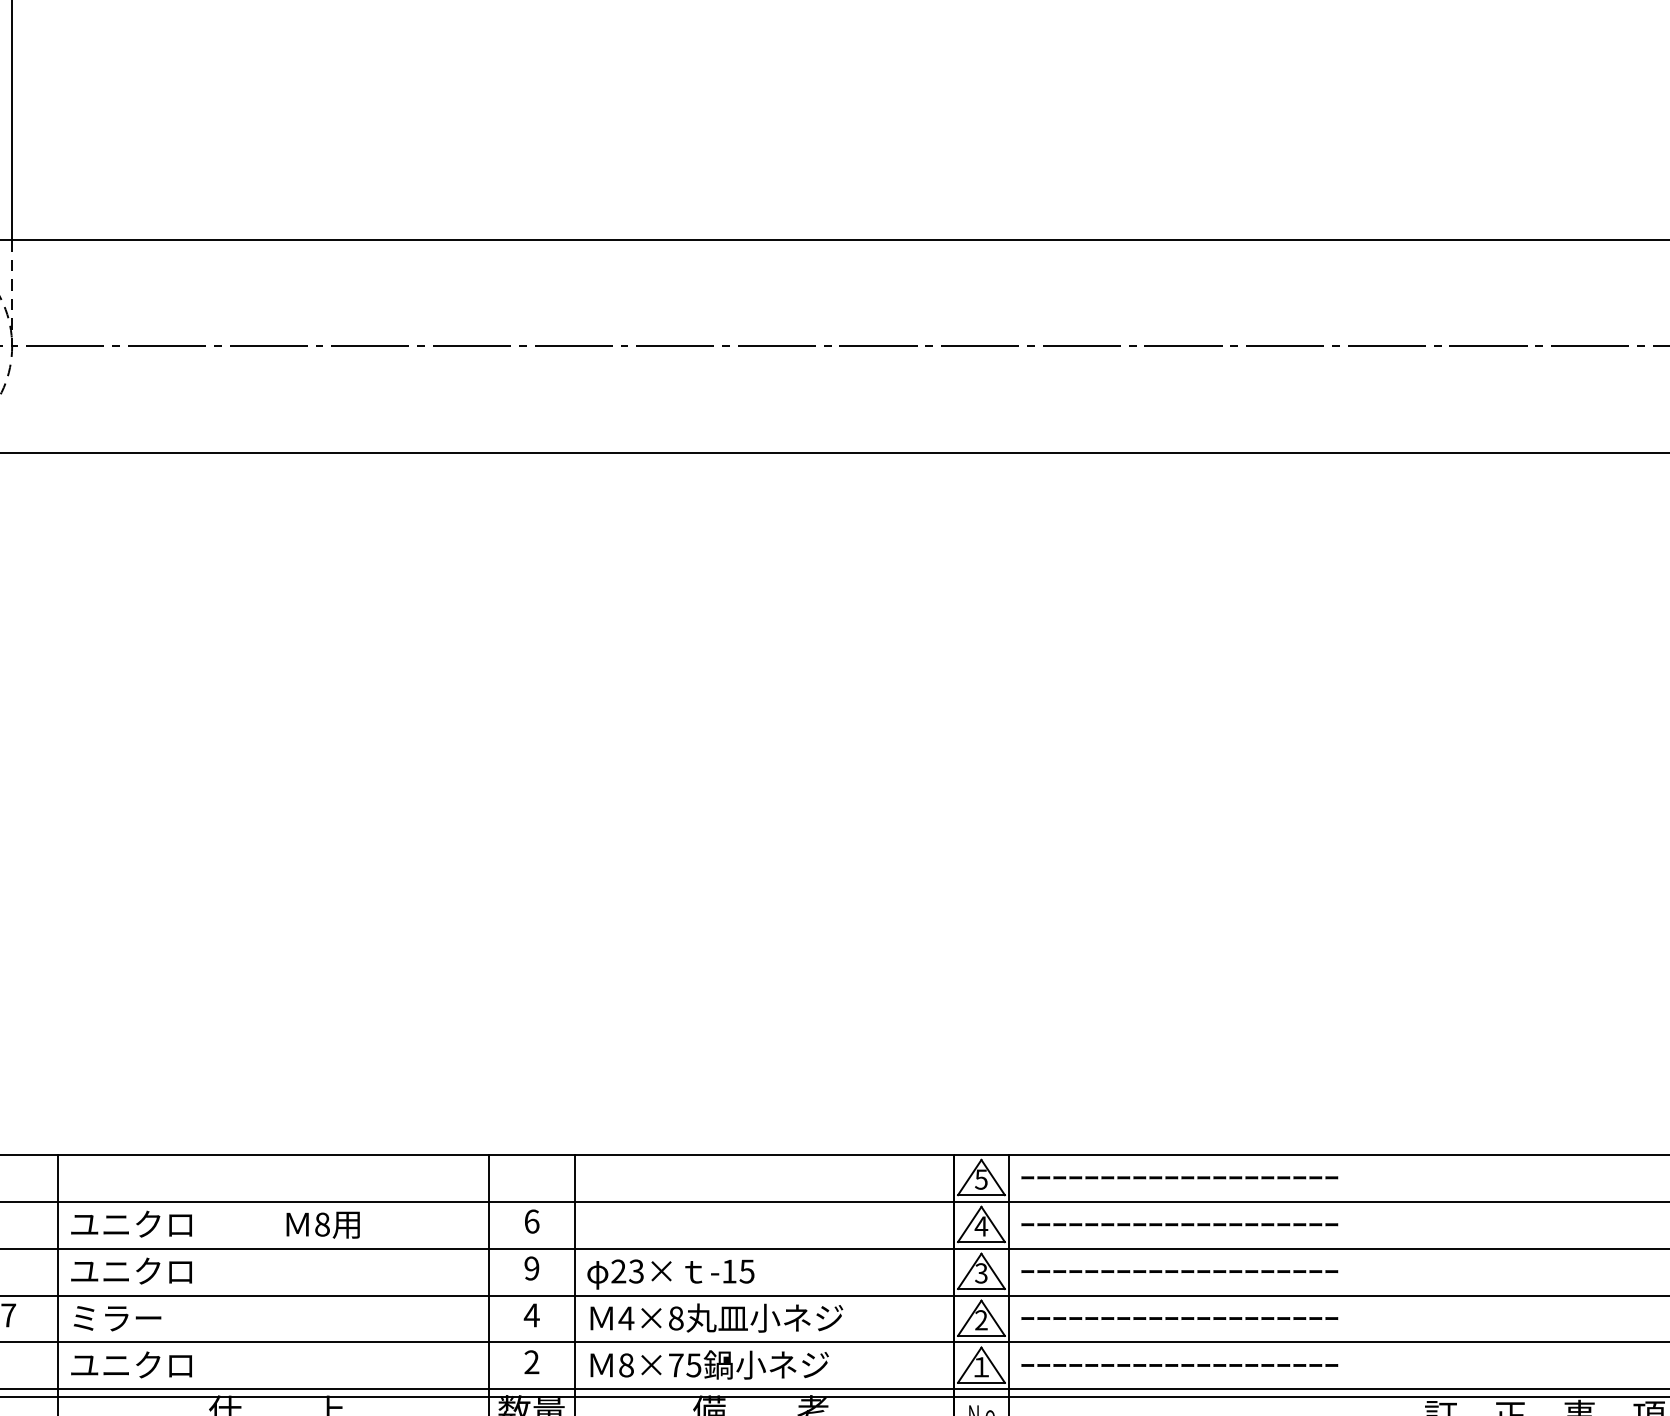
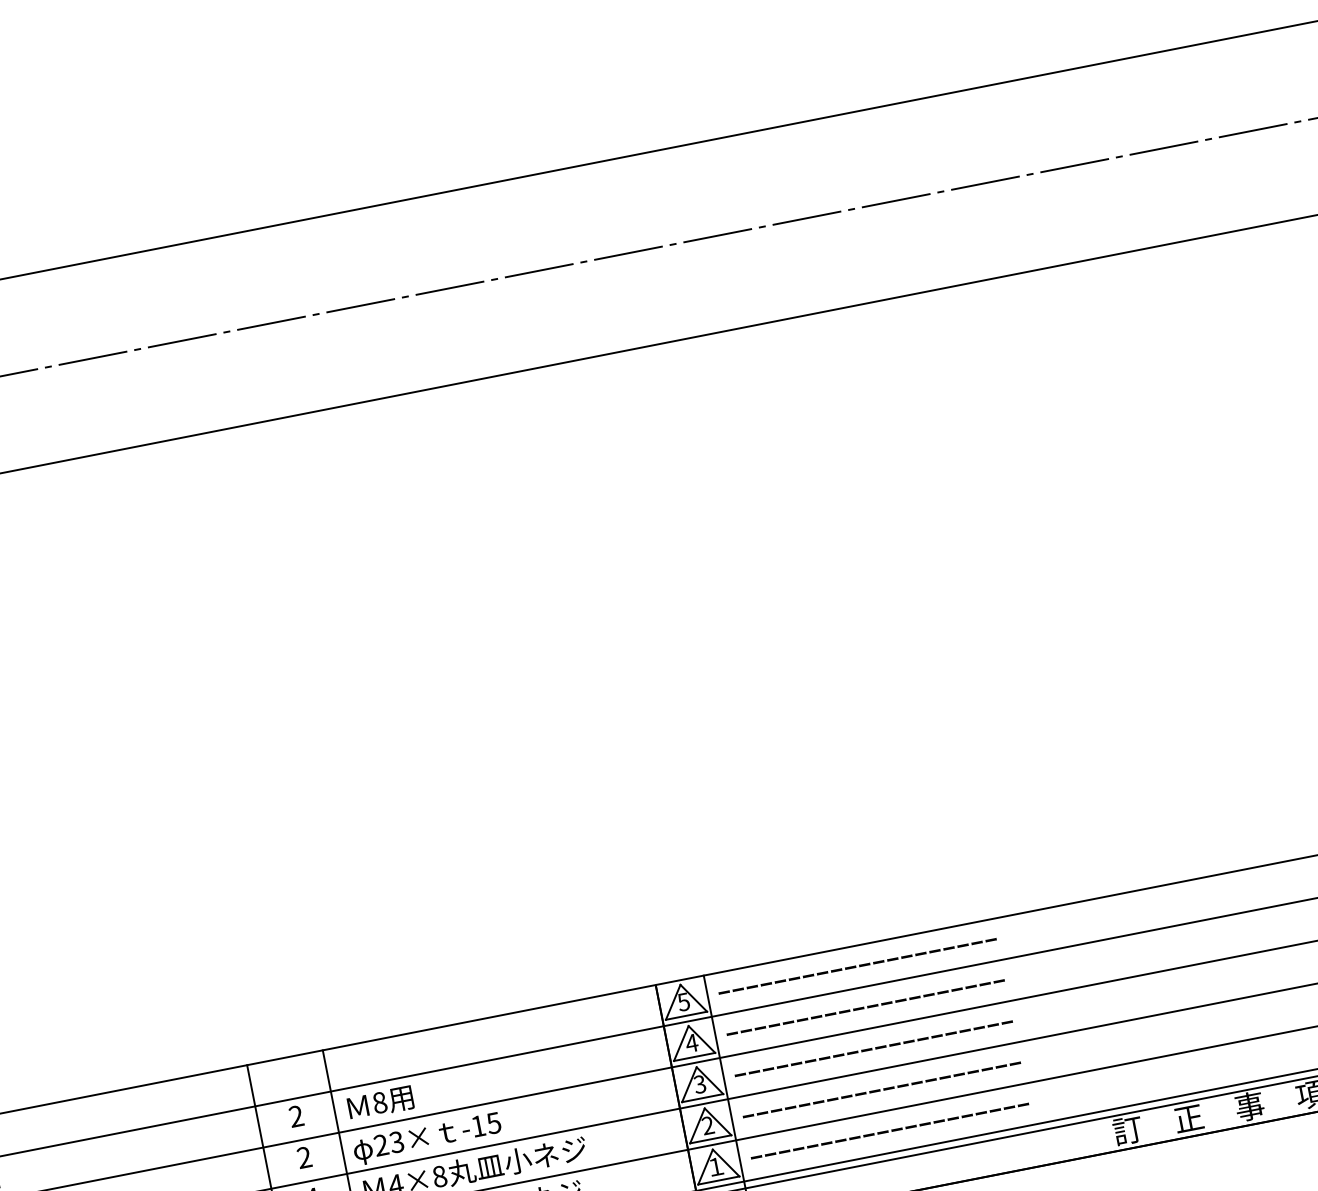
text: (531, 1221) -> (296, 1116), 6 -> 2
text: (322, 1224) -> (379, 1102), moved
text: (531, 1268) -> (304, 1157), 9 -> 2

